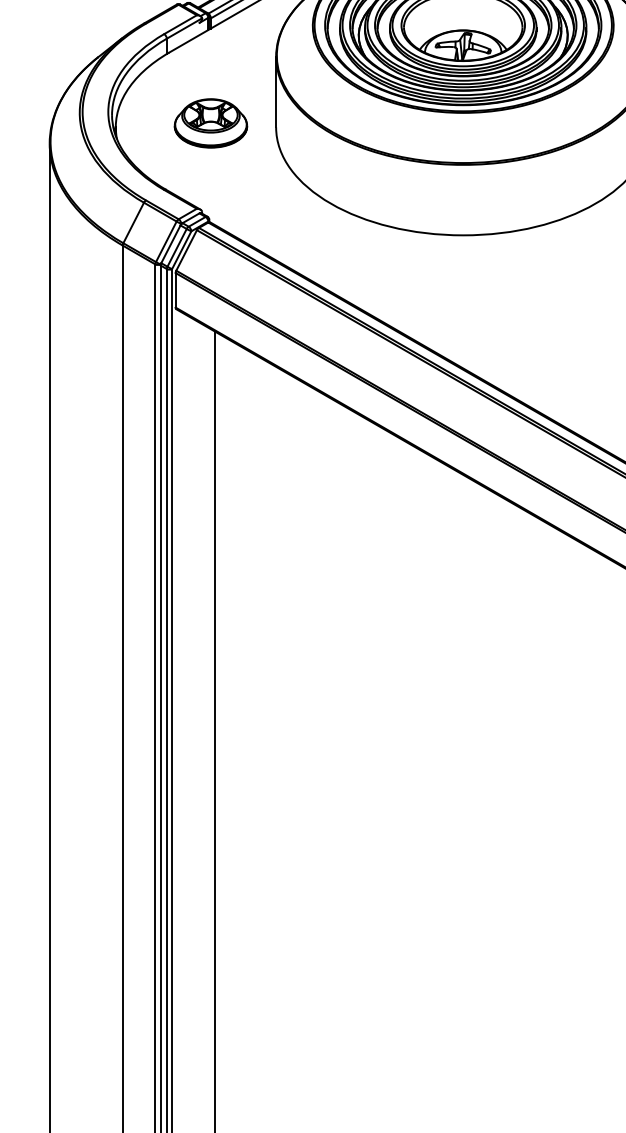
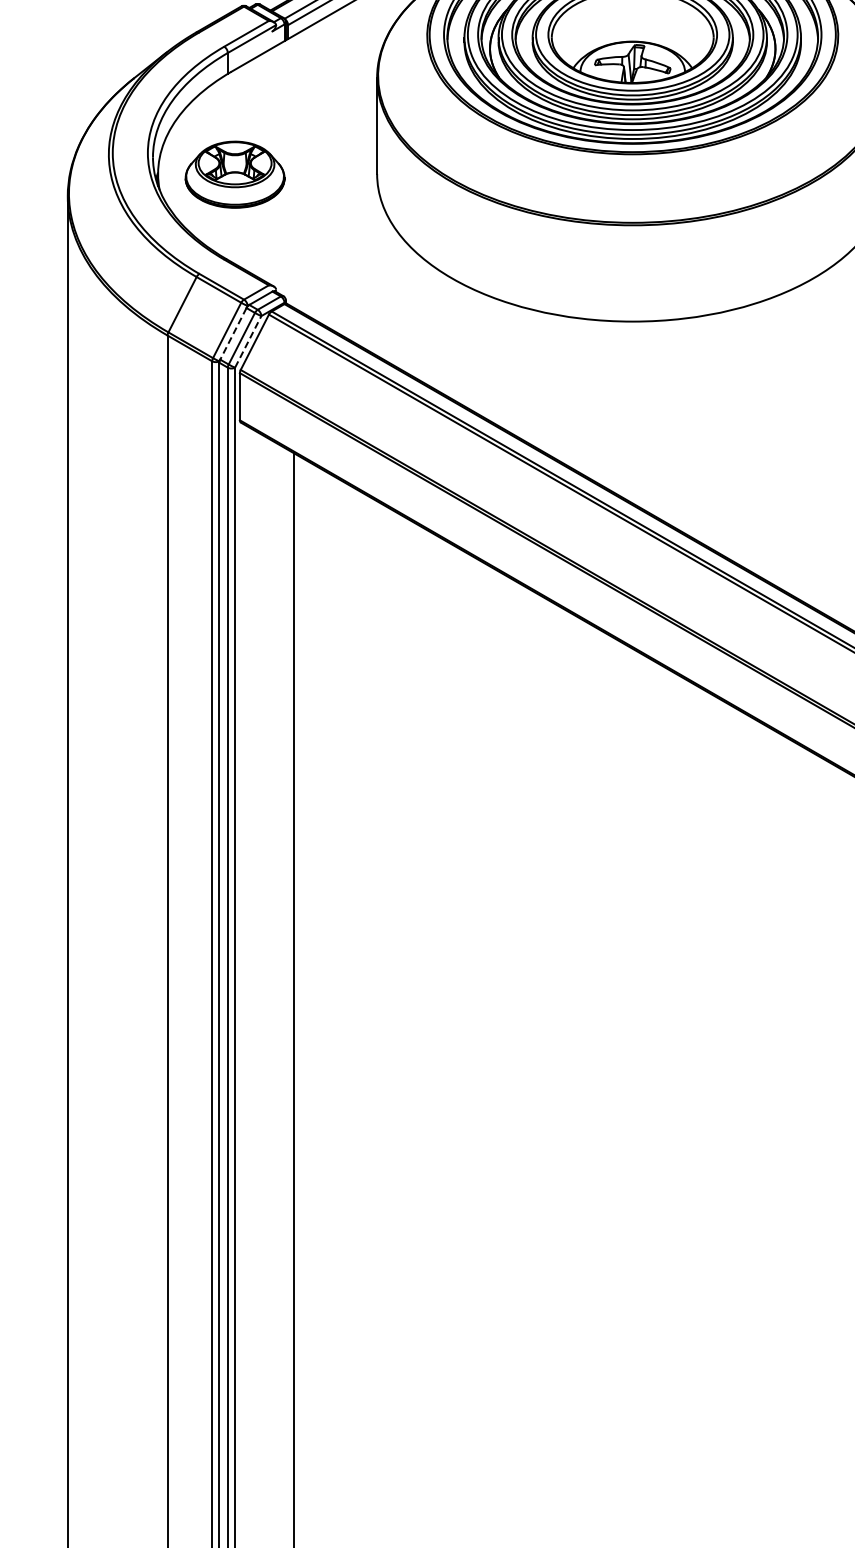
part: (210, 123) -> (234, 174), moved
line: (170, 244) -> (233, 333), solid -> dashed
line: (181, 249) -> (248, 341), solid -> dashed

